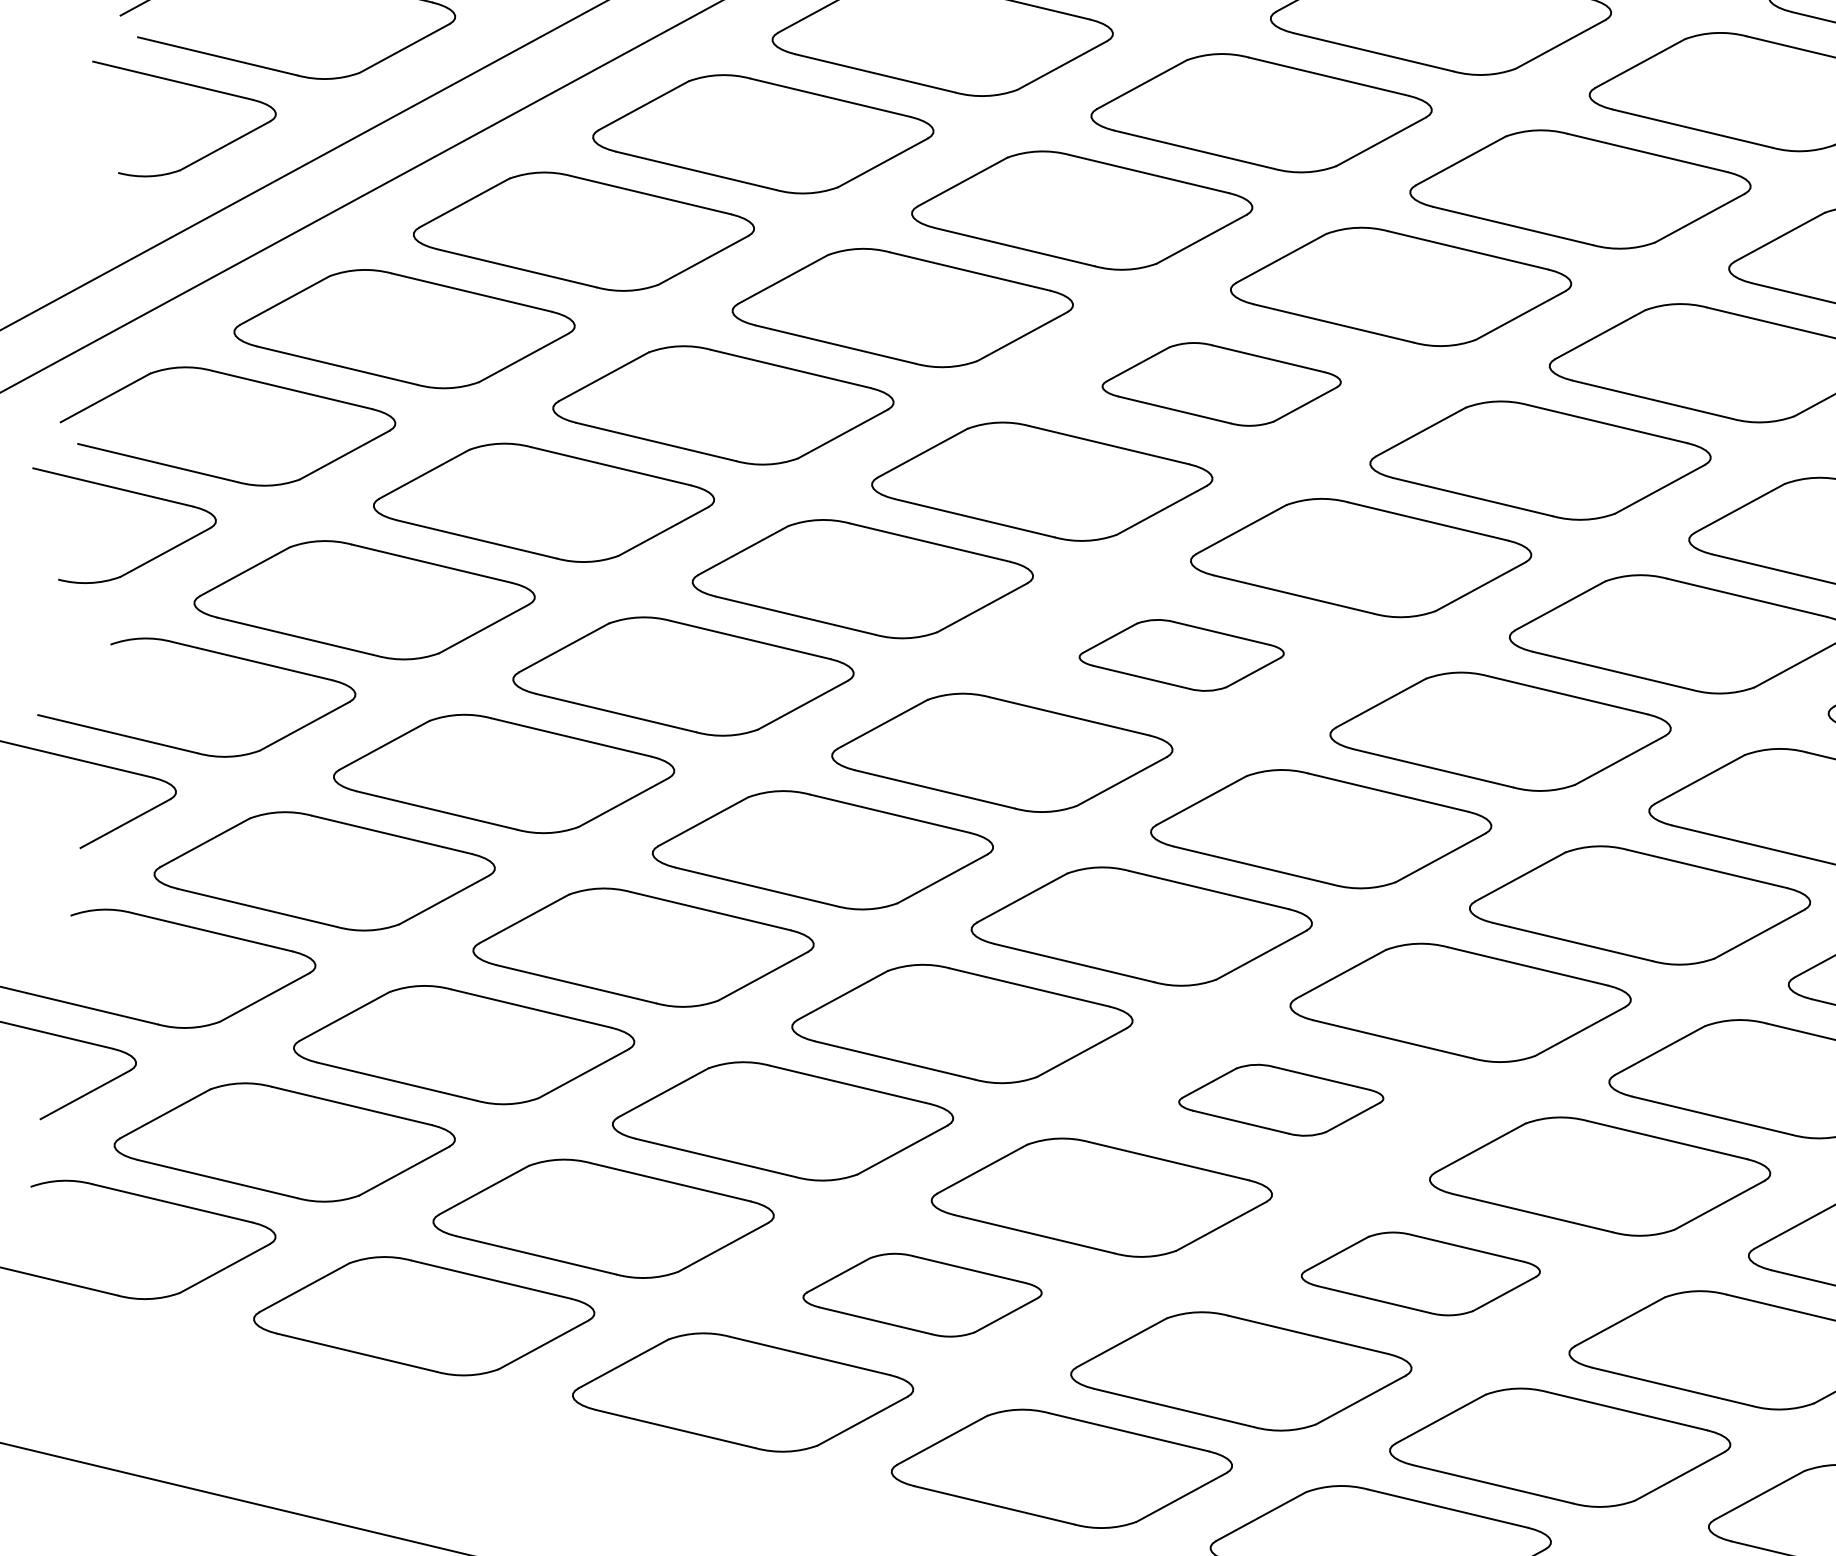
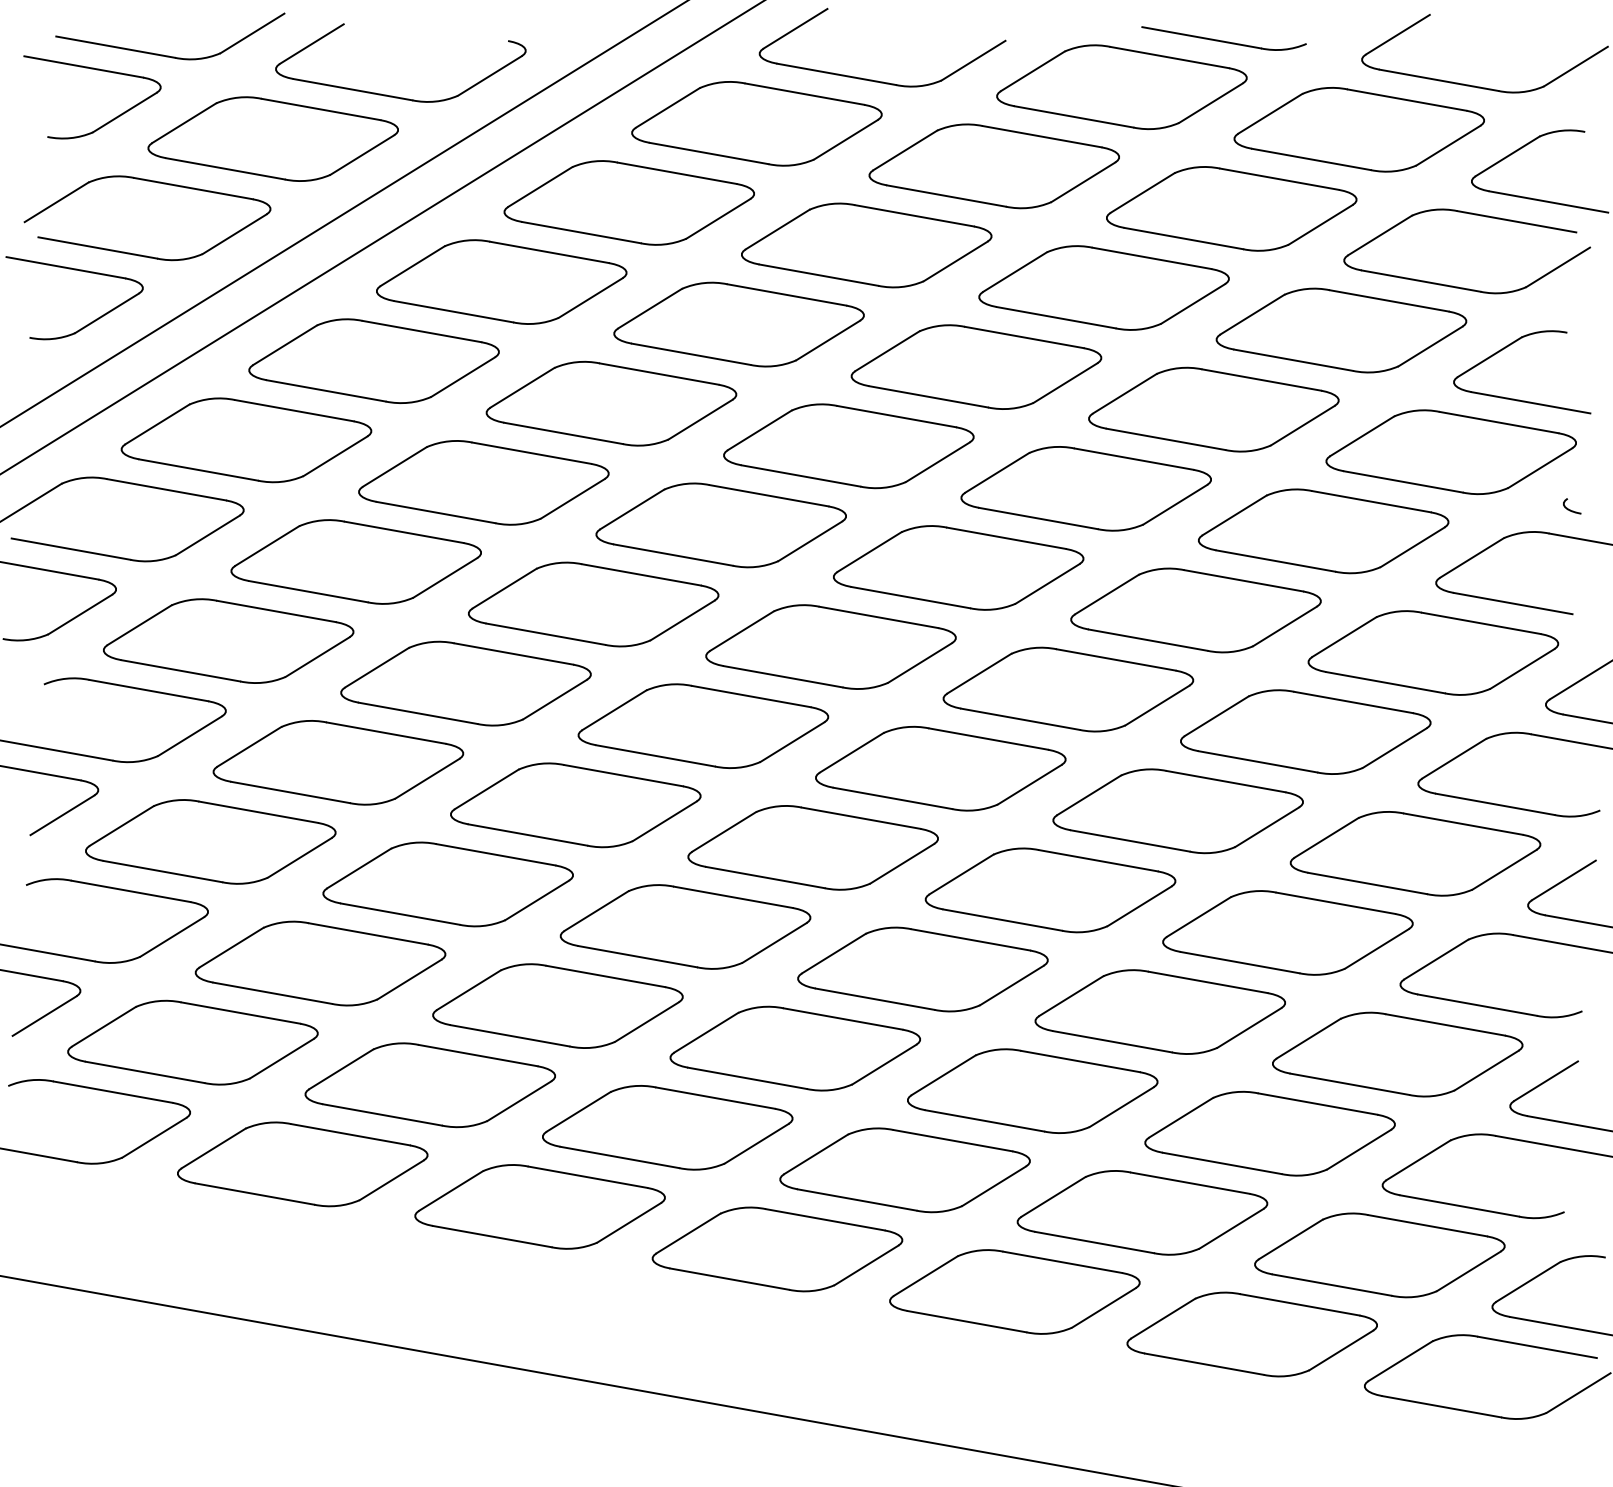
part: (1221, 384) -> (848, 446), size x1.43
part: (1181, 654) -> (830, 646), size x1.67
part: (1280, 1100) -> (922, 969), size x1.67
part: (1420, 1273) -> (1032, 1090), size x1.43
part: (922, 1294) -> (667, 1127), size x1.43

